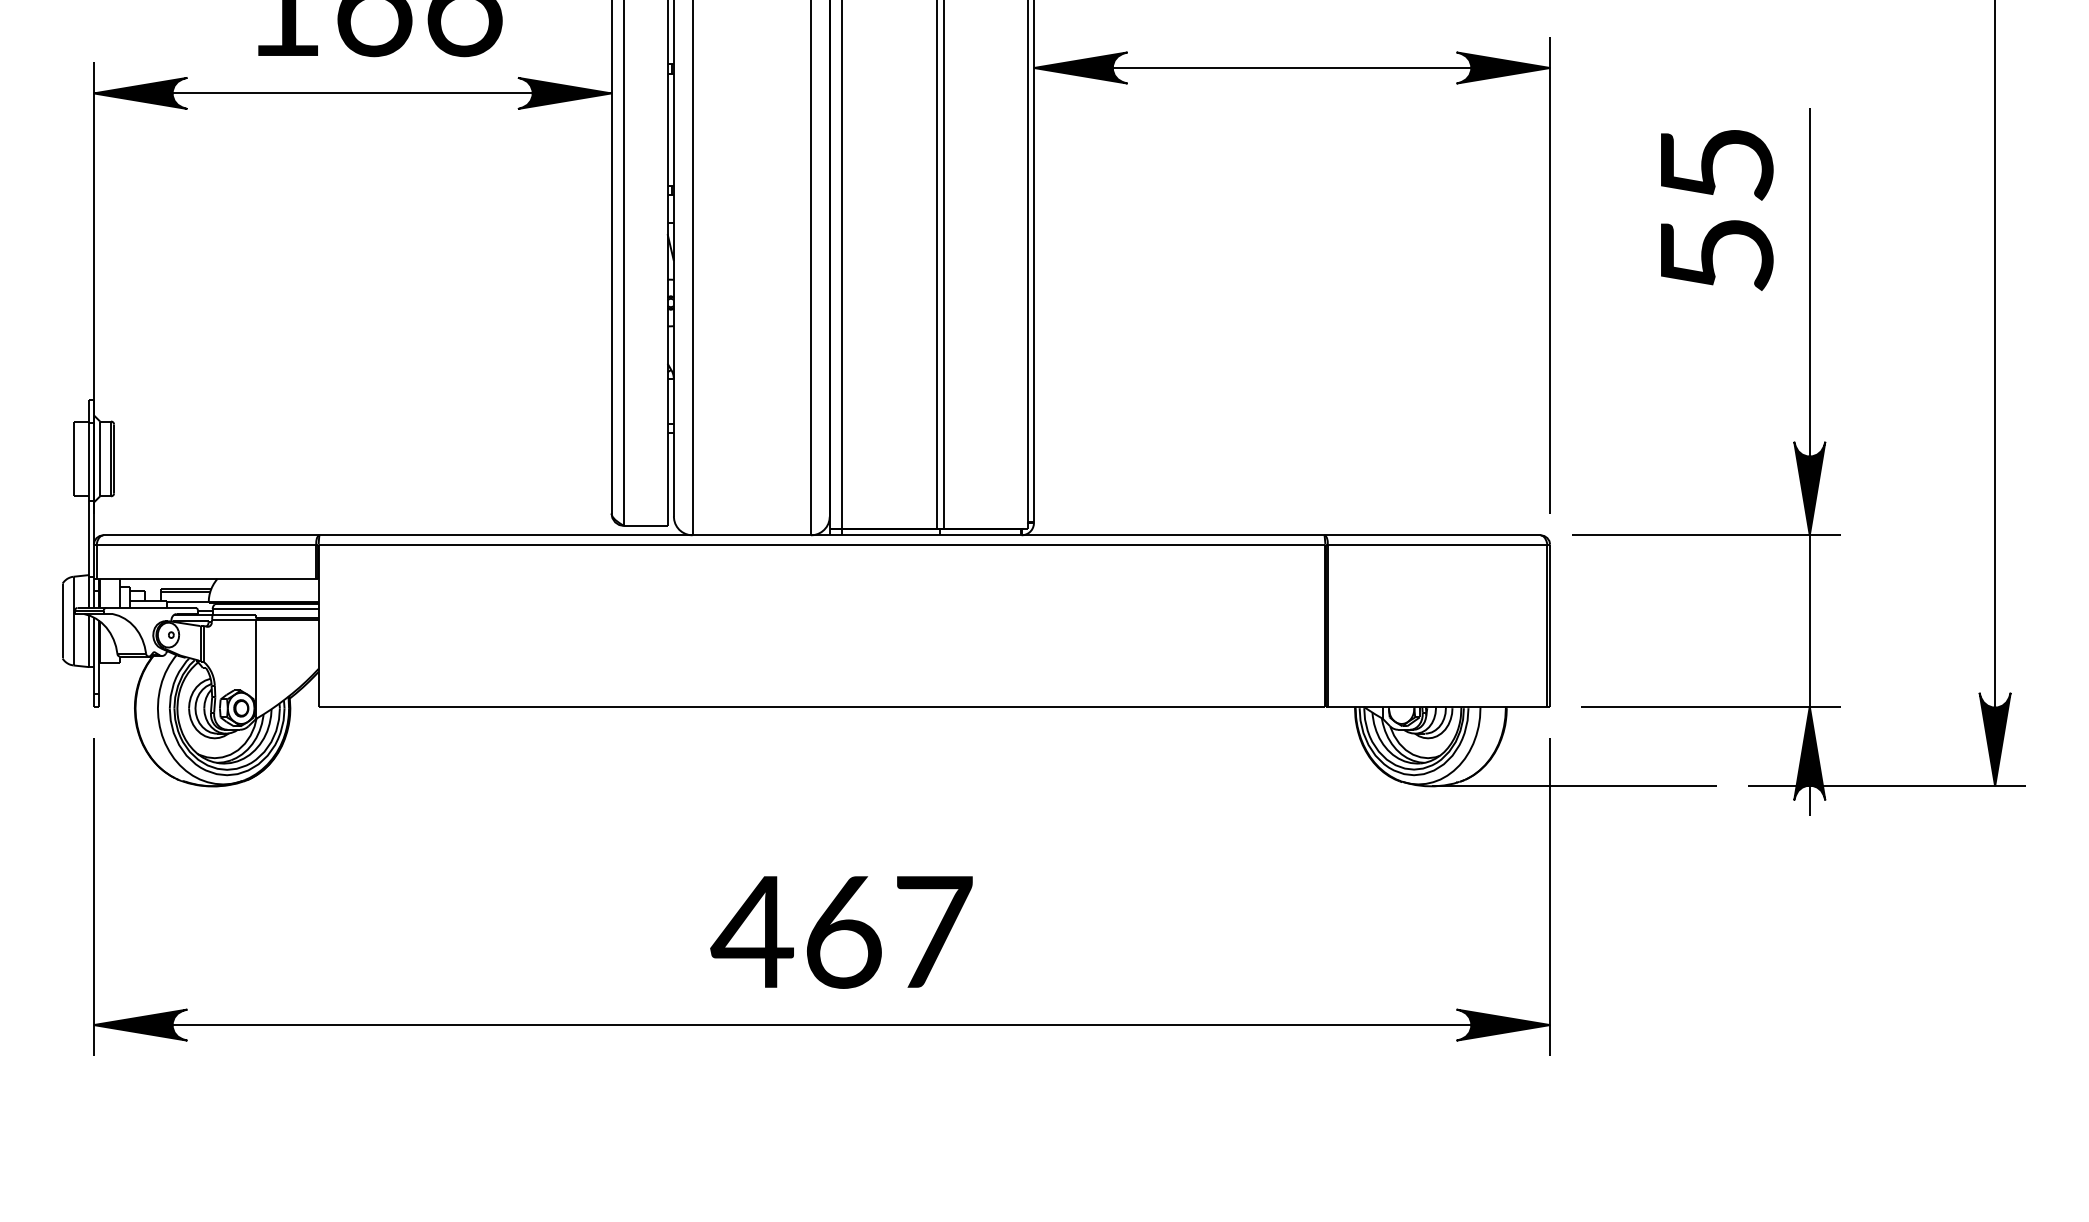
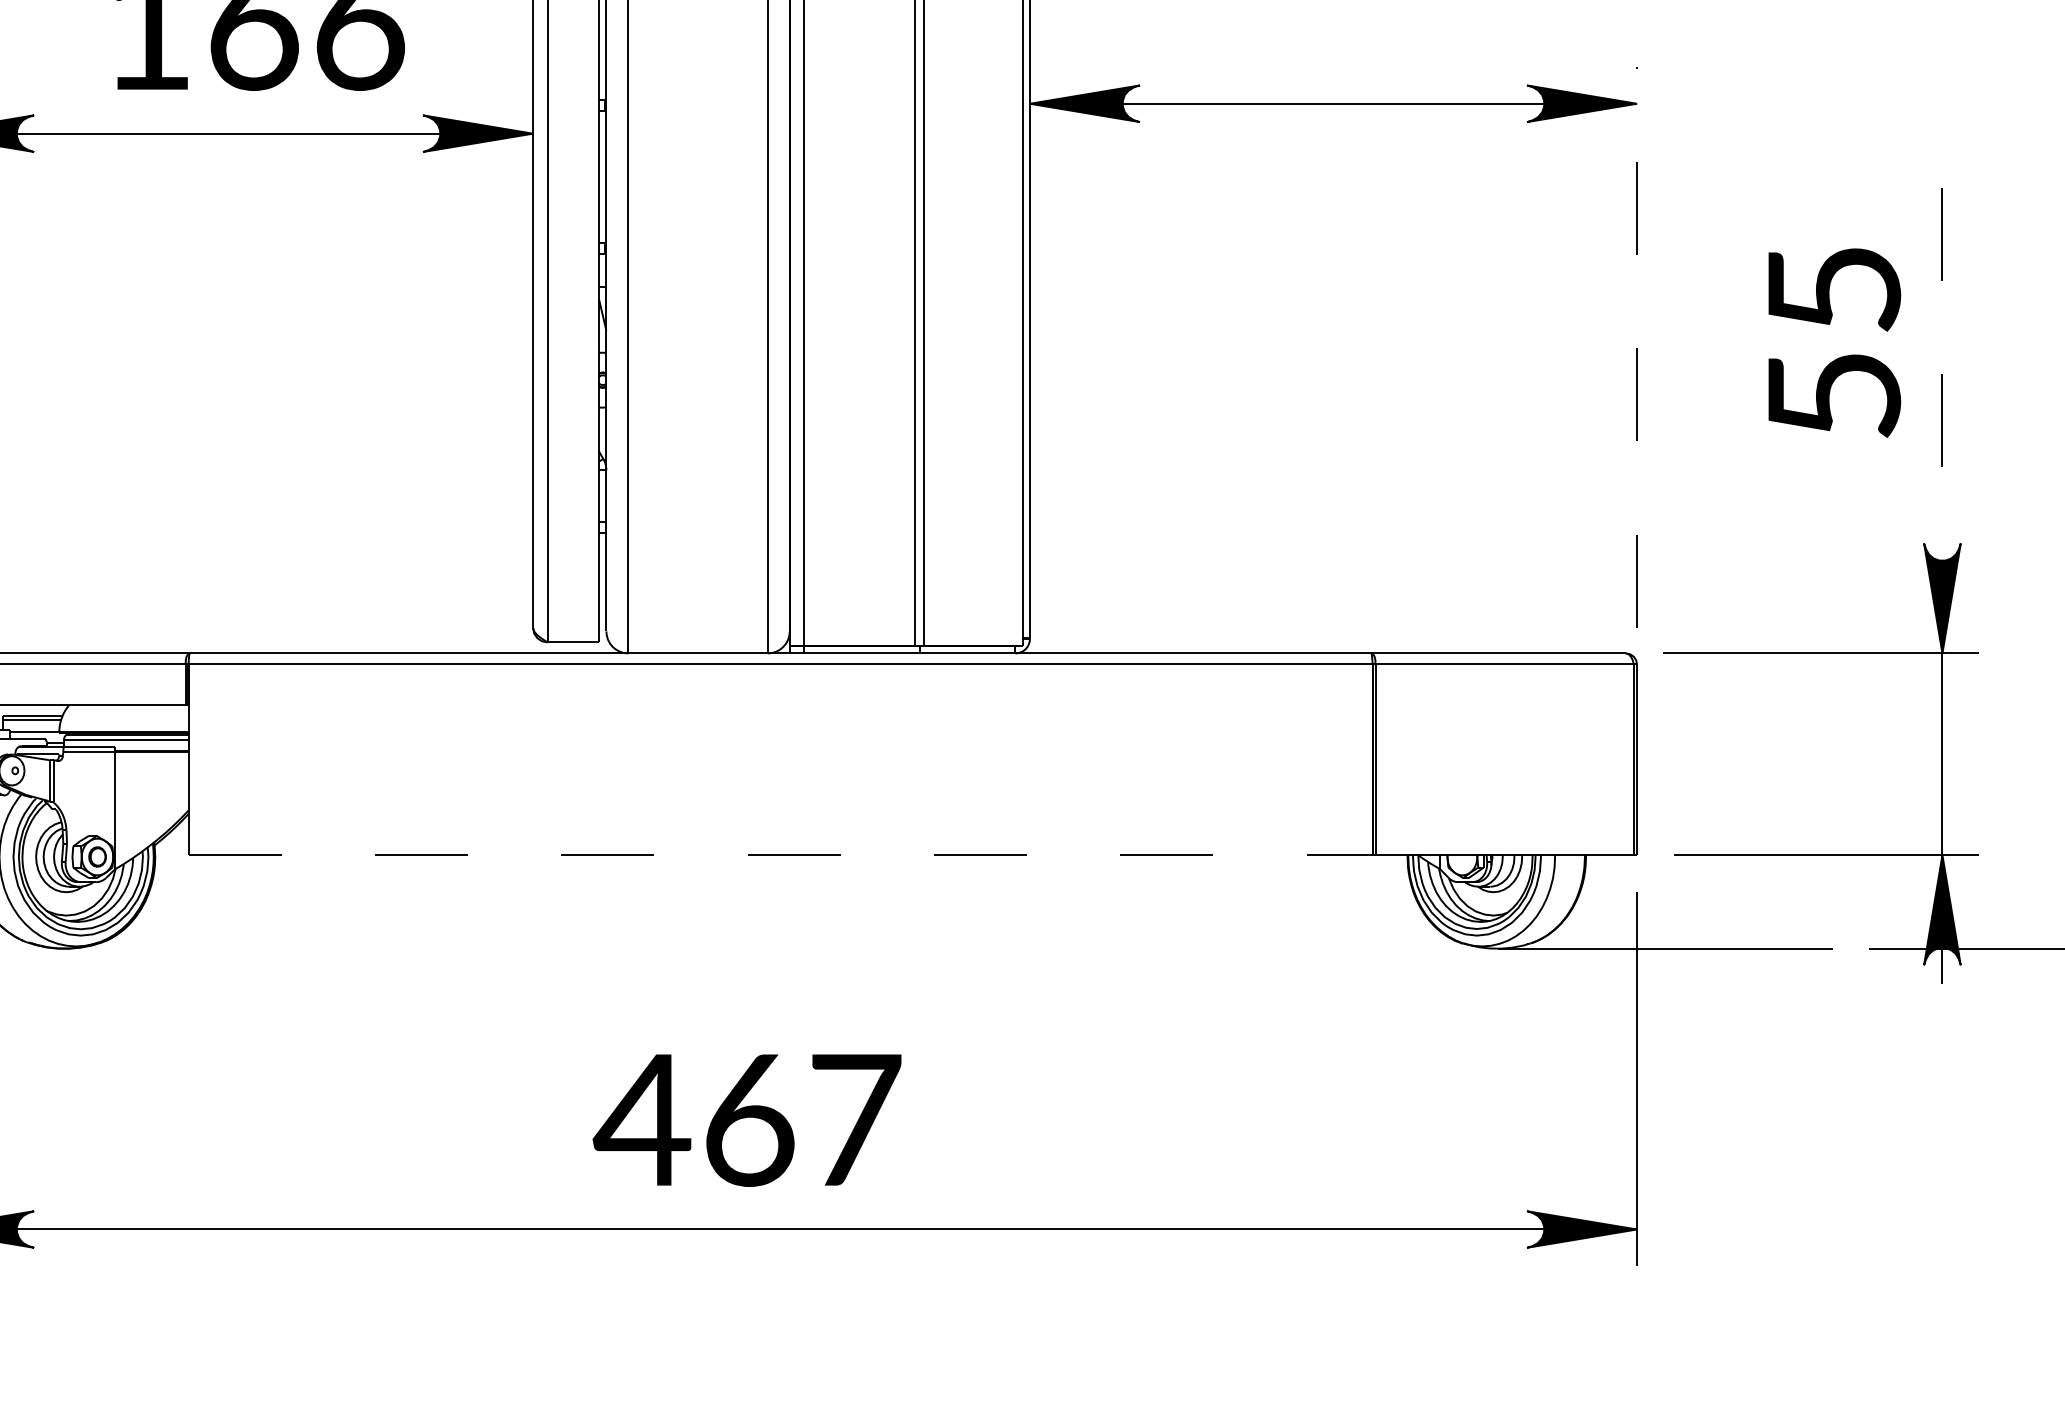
text: (1717, 210) -> (1835, 343), moved
line: (1550, 274) -> (1637, 346), solid -> dashed
line: (1809, 321) -> (1942, 401), solid -> dashed
line: (822, 706) -> (781, 854), solid -> dashed
text: (841, 932) -> (747, 1120), moved

